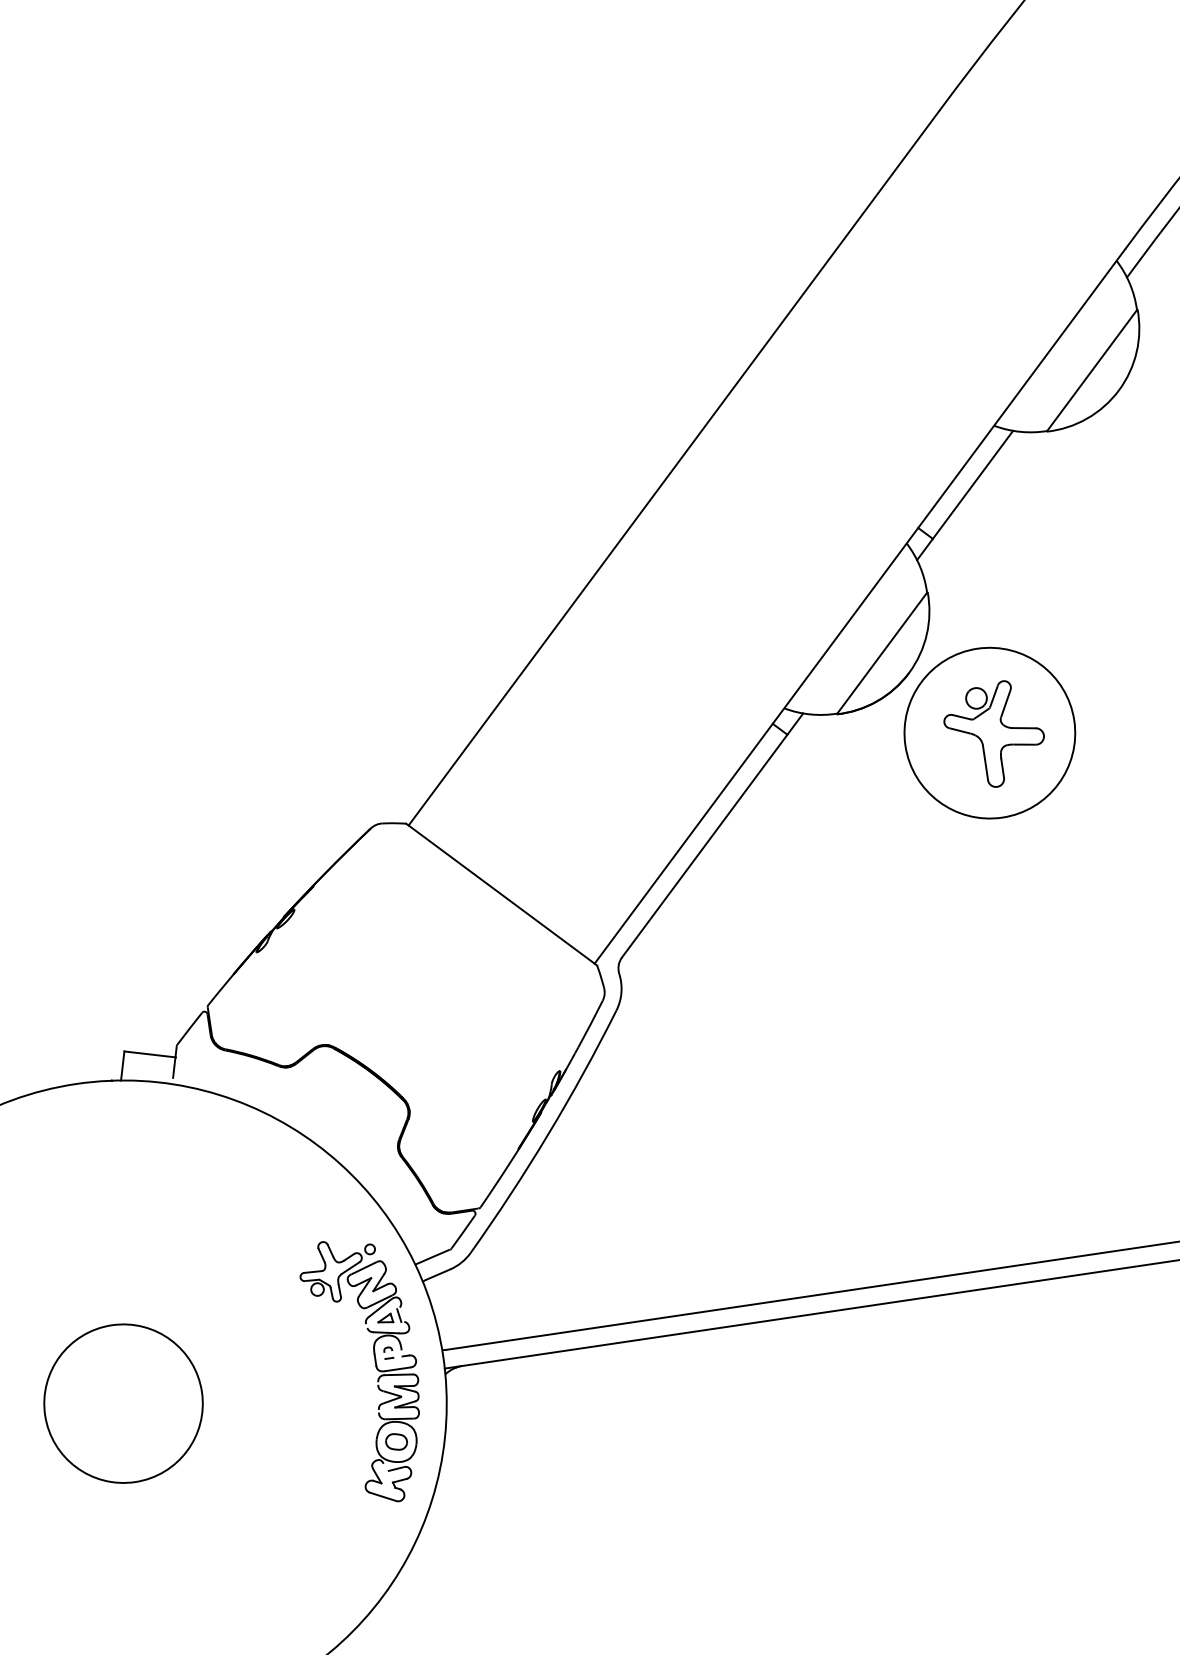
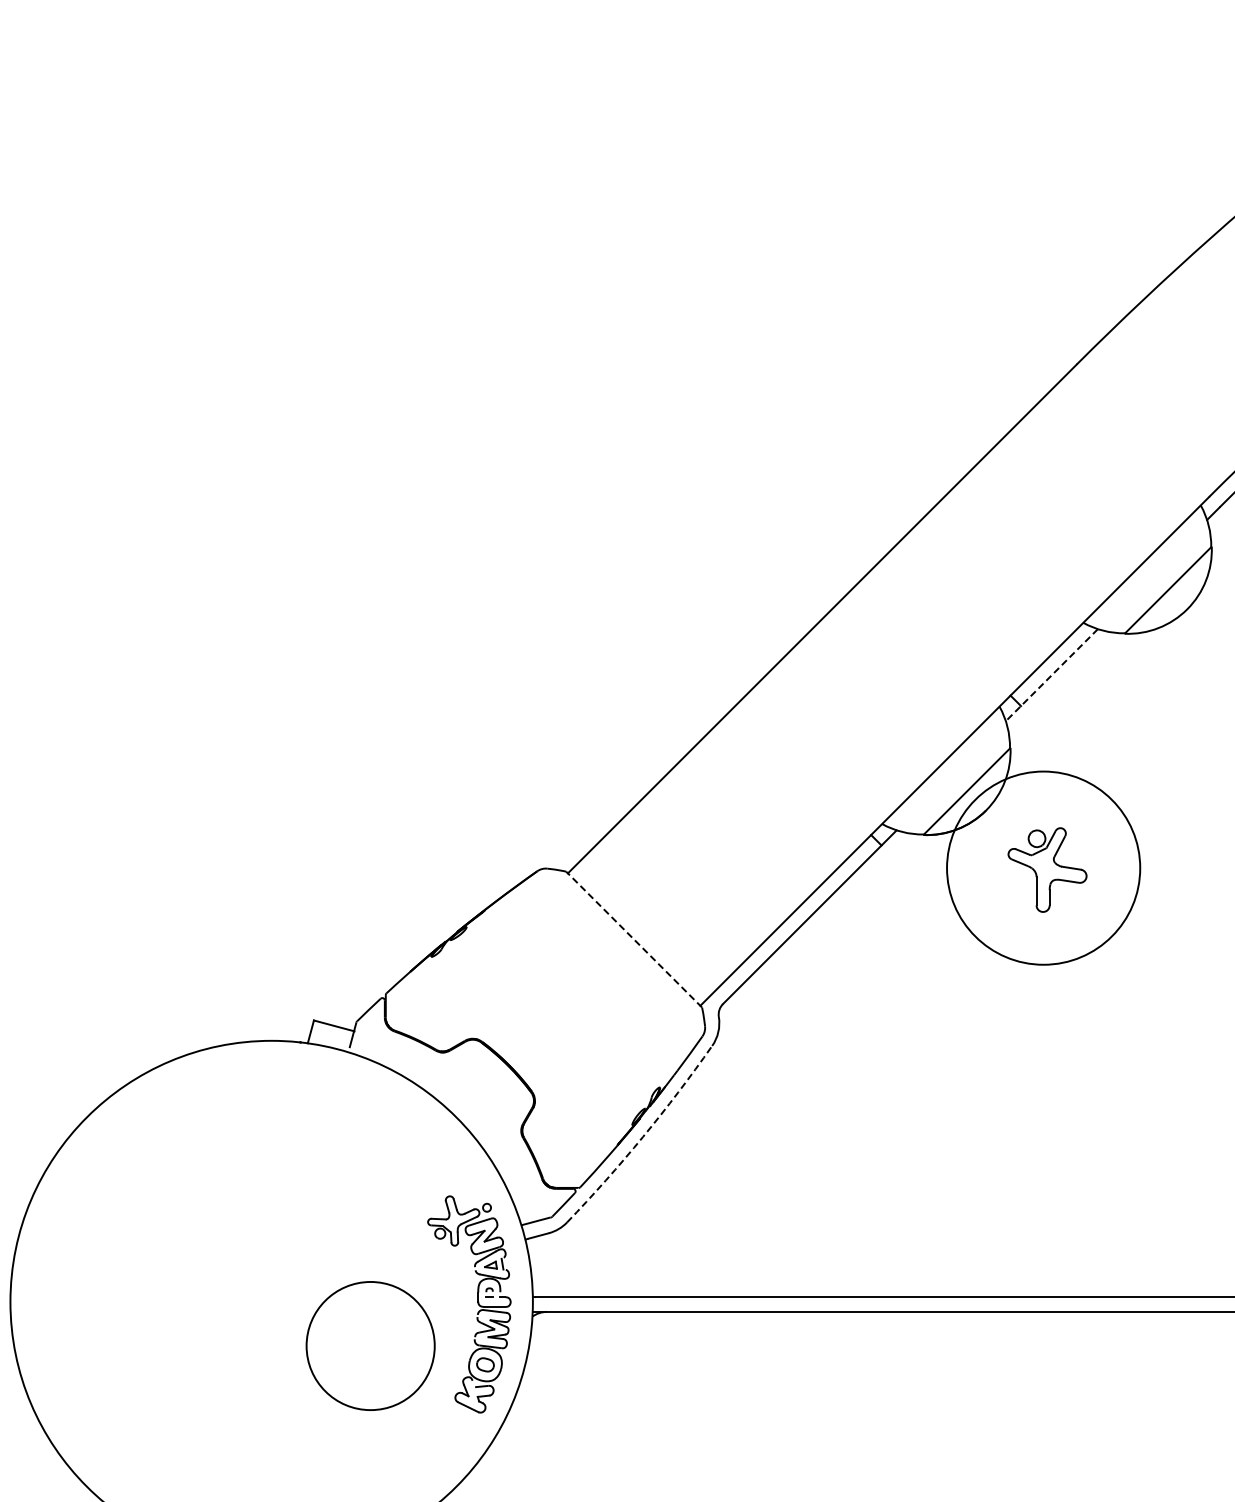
line: (964, 495) -> (1051, 675), solid -> dashed
circle: (989, 733) -> (1043, 868), size x1.4
line: (500, 894) -> (633, 939), solid -> dashed
arc: (548, 1133) -> (643, 1136), solid -> dashed
circle: (123, 1403) -> (370, 1345), moved

